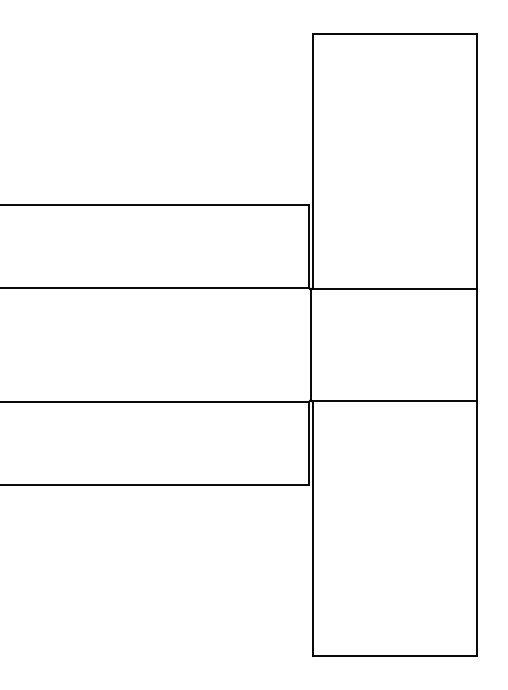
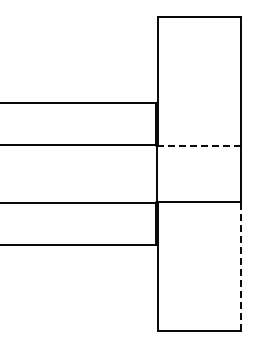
line: (393, 288) -> (198, 145), solid -> dashed
line: (477, 526) -> (240, 265), solid -> dashed

